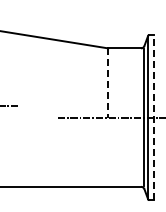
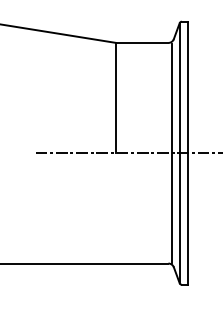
line: (108, 83) -> (116, 98), dashed -> solid
line: (153, 117) -> (188, 153), dashed -> solid

